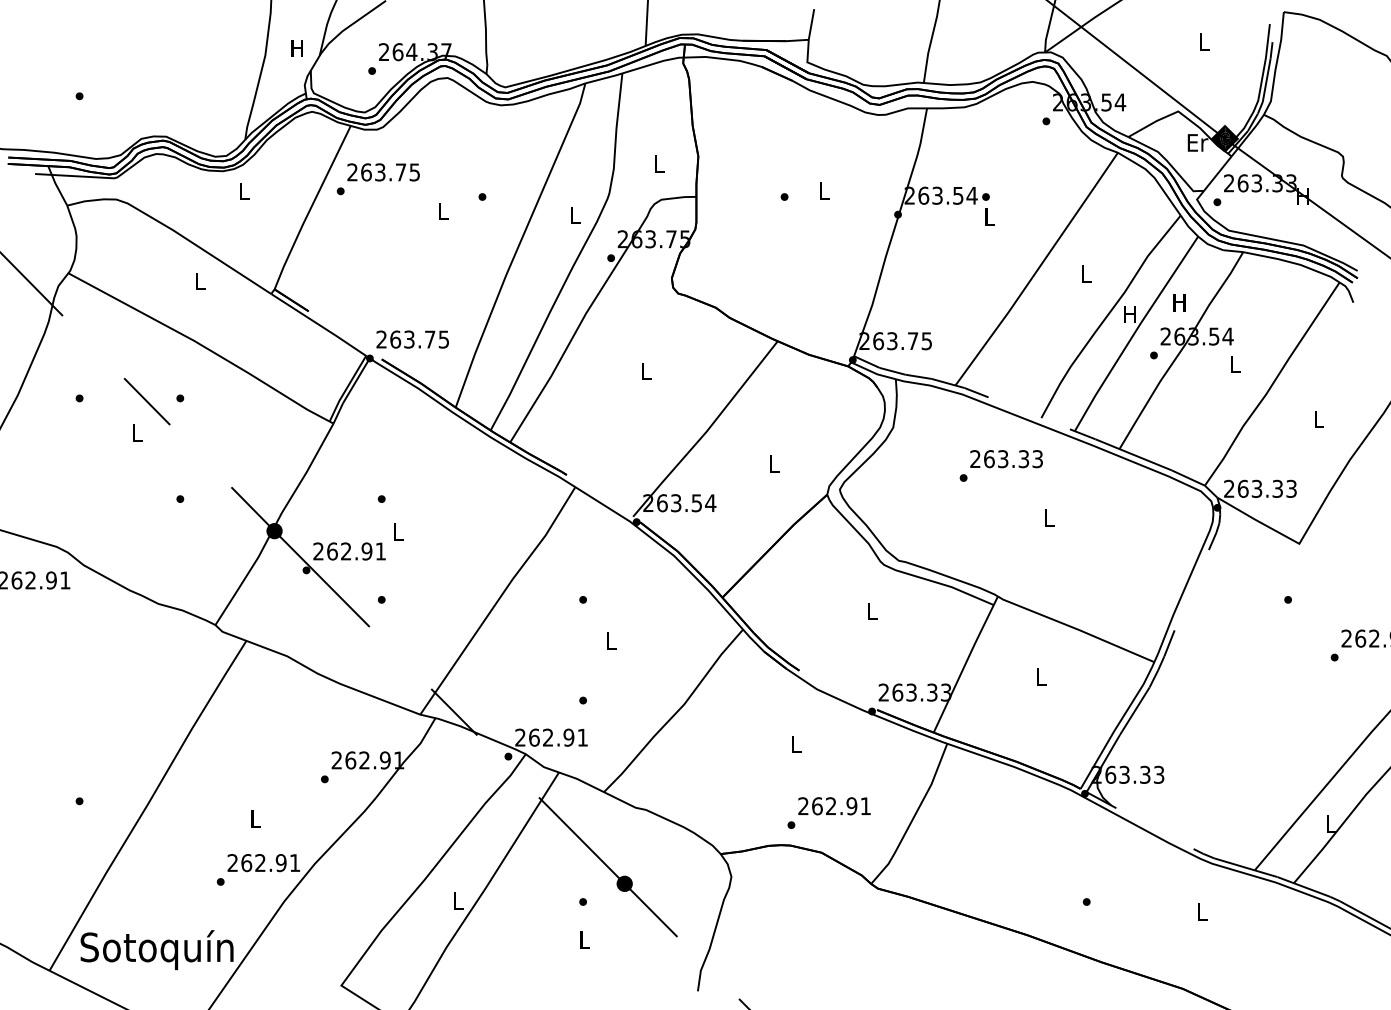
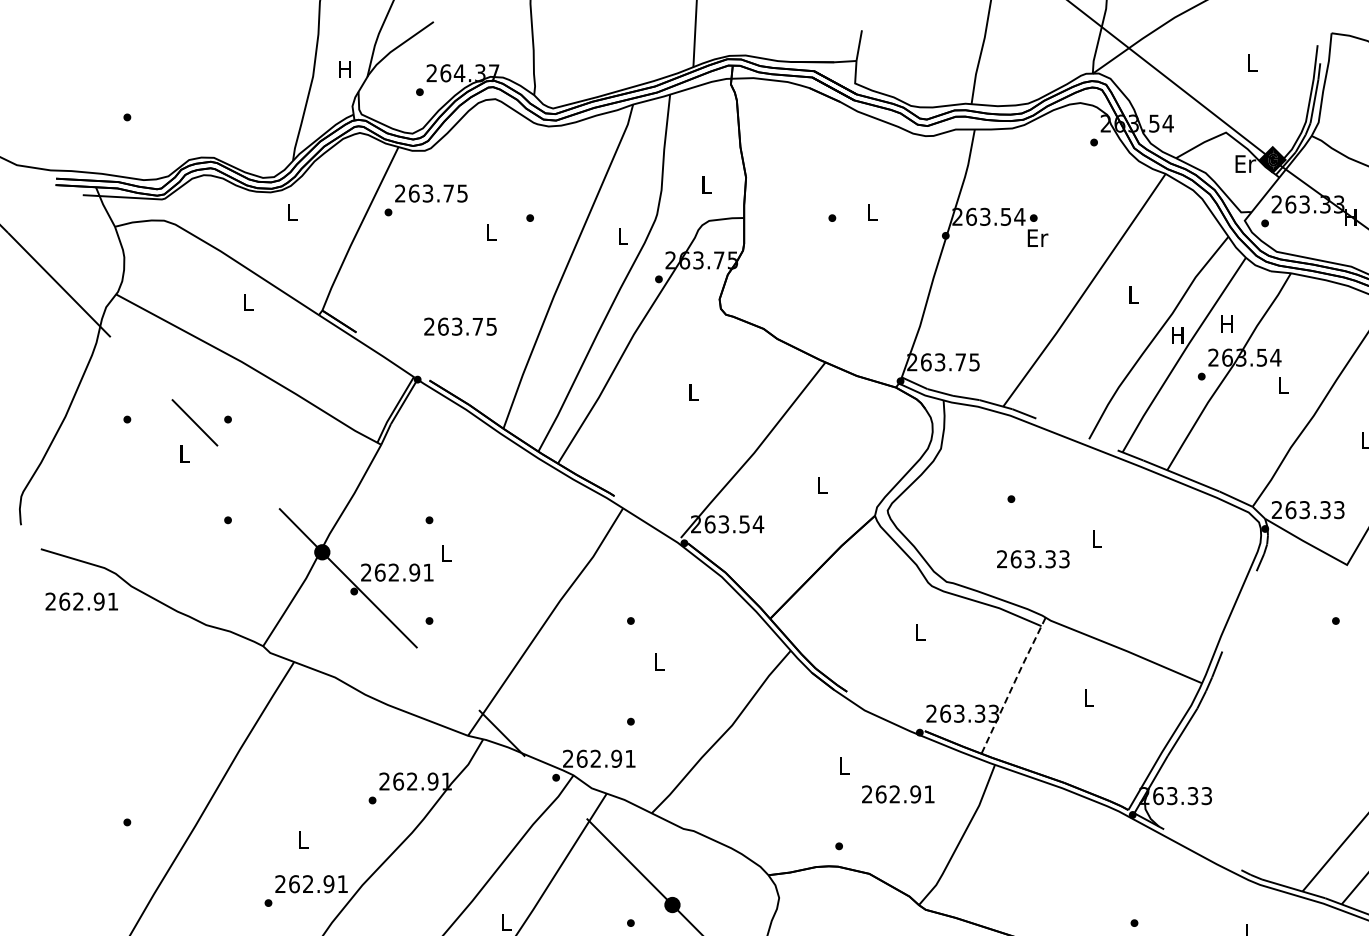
text: (990, 216) -> (1038, 237), L -> Er
text: (412, 339) -> (460, 326), moved
text: (1006, 459) -> (1033, 559), moved
line: (965, 663) -> (1013, 684), solid -> dashed
text: (834, 806) -> (898, 794), moved

